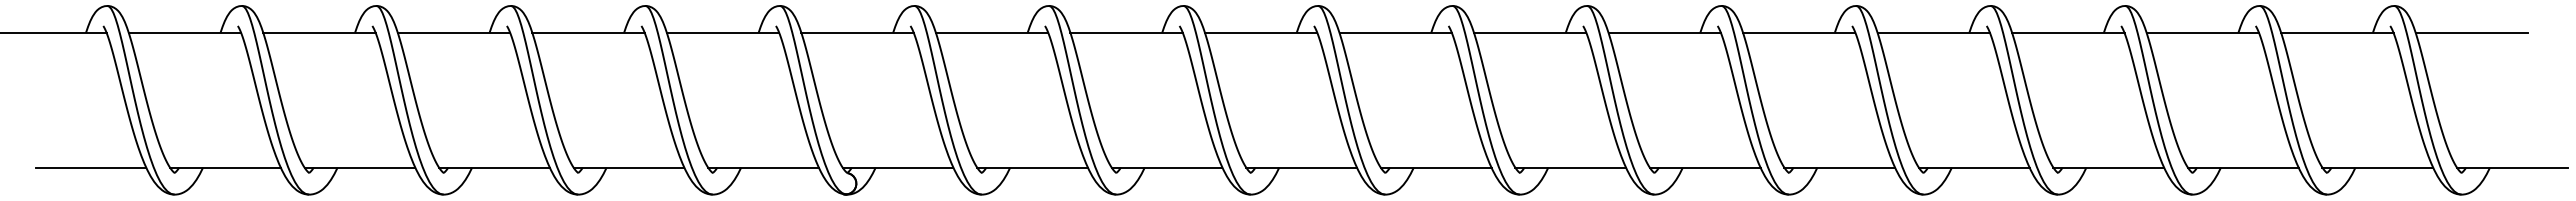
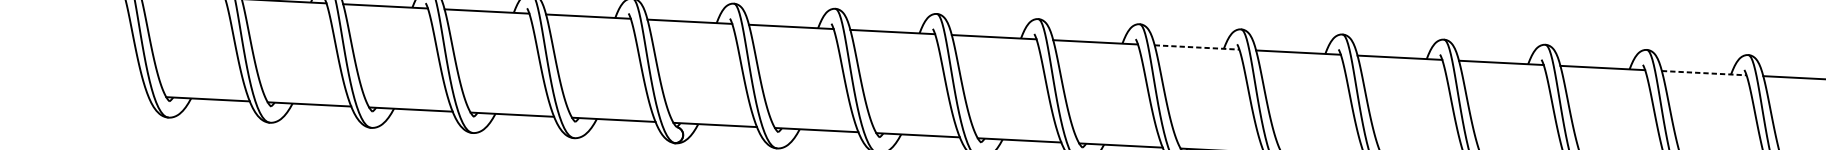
line: (1530, 32) -> (1197, 47), solid -> dashed
line: (2203, 32) -> (1704, 72), solid -> dashed
line: (90, 167) -> (106, 93), removed

